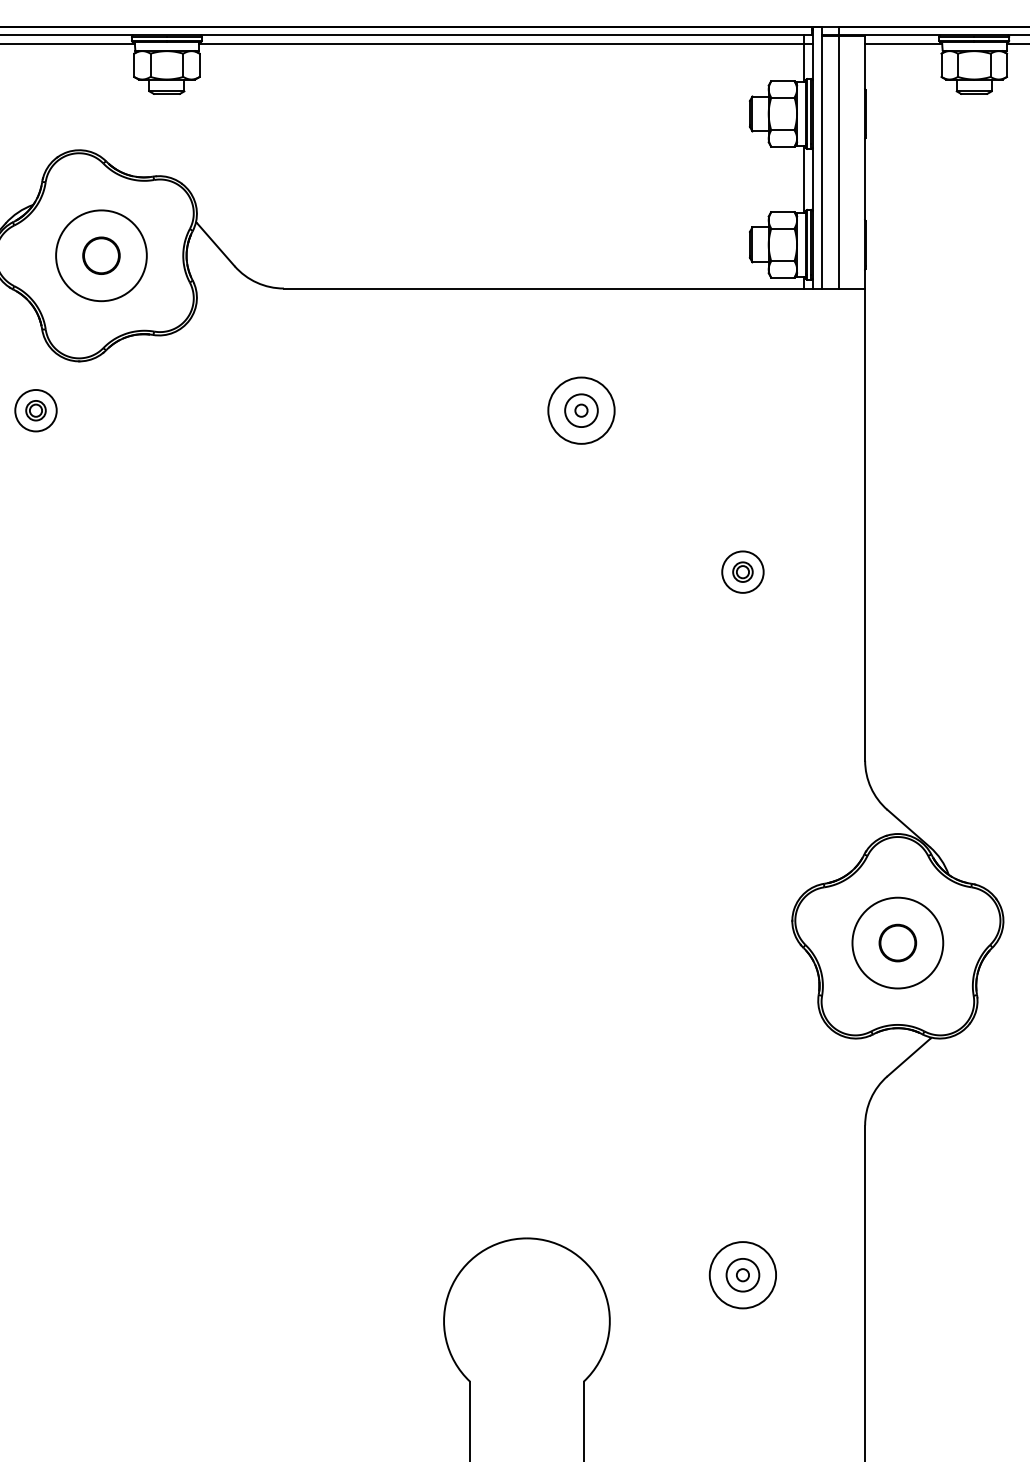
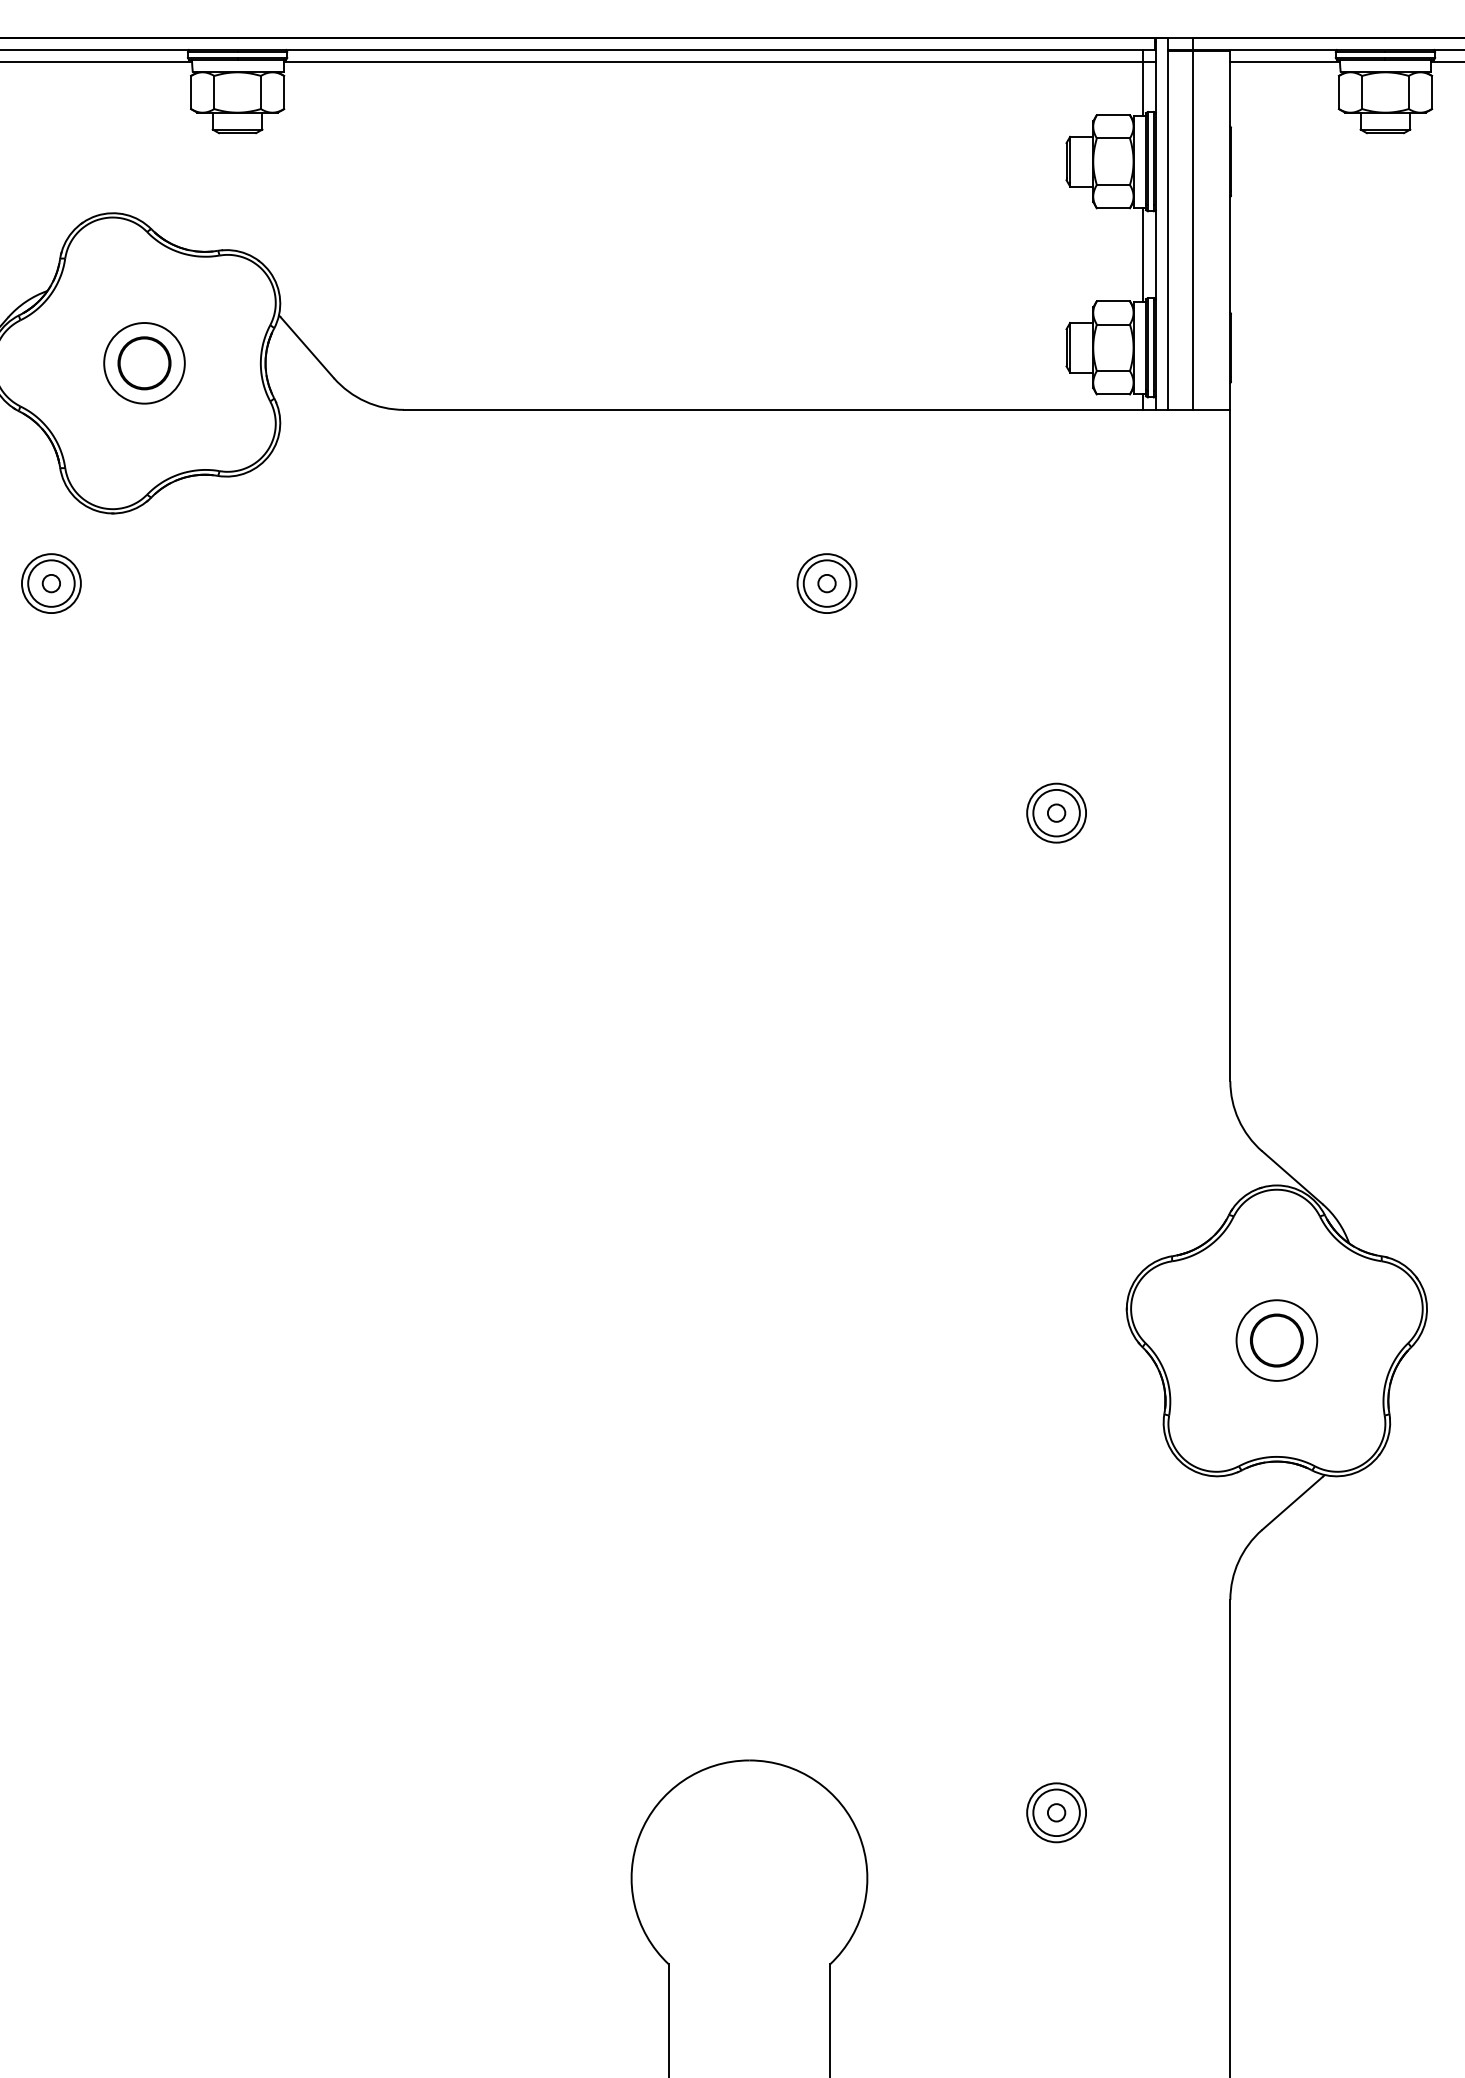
circle: (101, 255) -> (144, 363), size x0.62
circle: (36, 410) -> (51, 583), size x1.67
circle: (581, 410) -> (826, 583), size x0.62
circle: (742, 571) -> (1056, 812), size x1.67
circle: (897, 943) -> (1276, 1340), size x0.62
circle: (742, 1275) -> (1056, 1812), size x0.62

